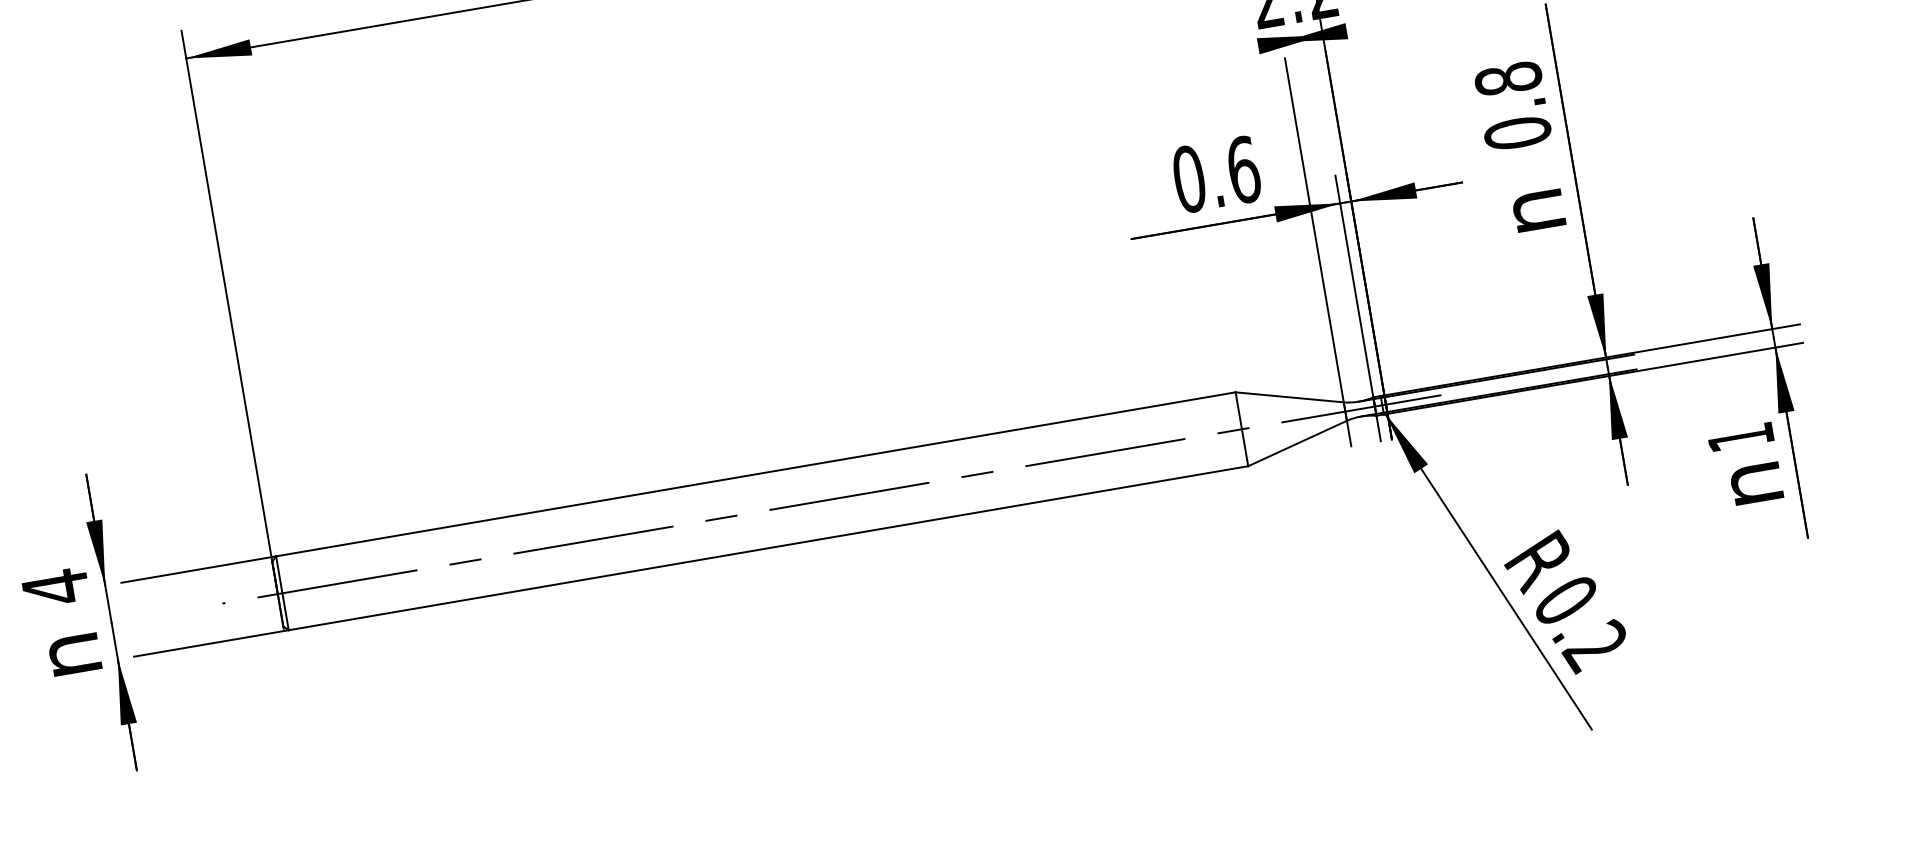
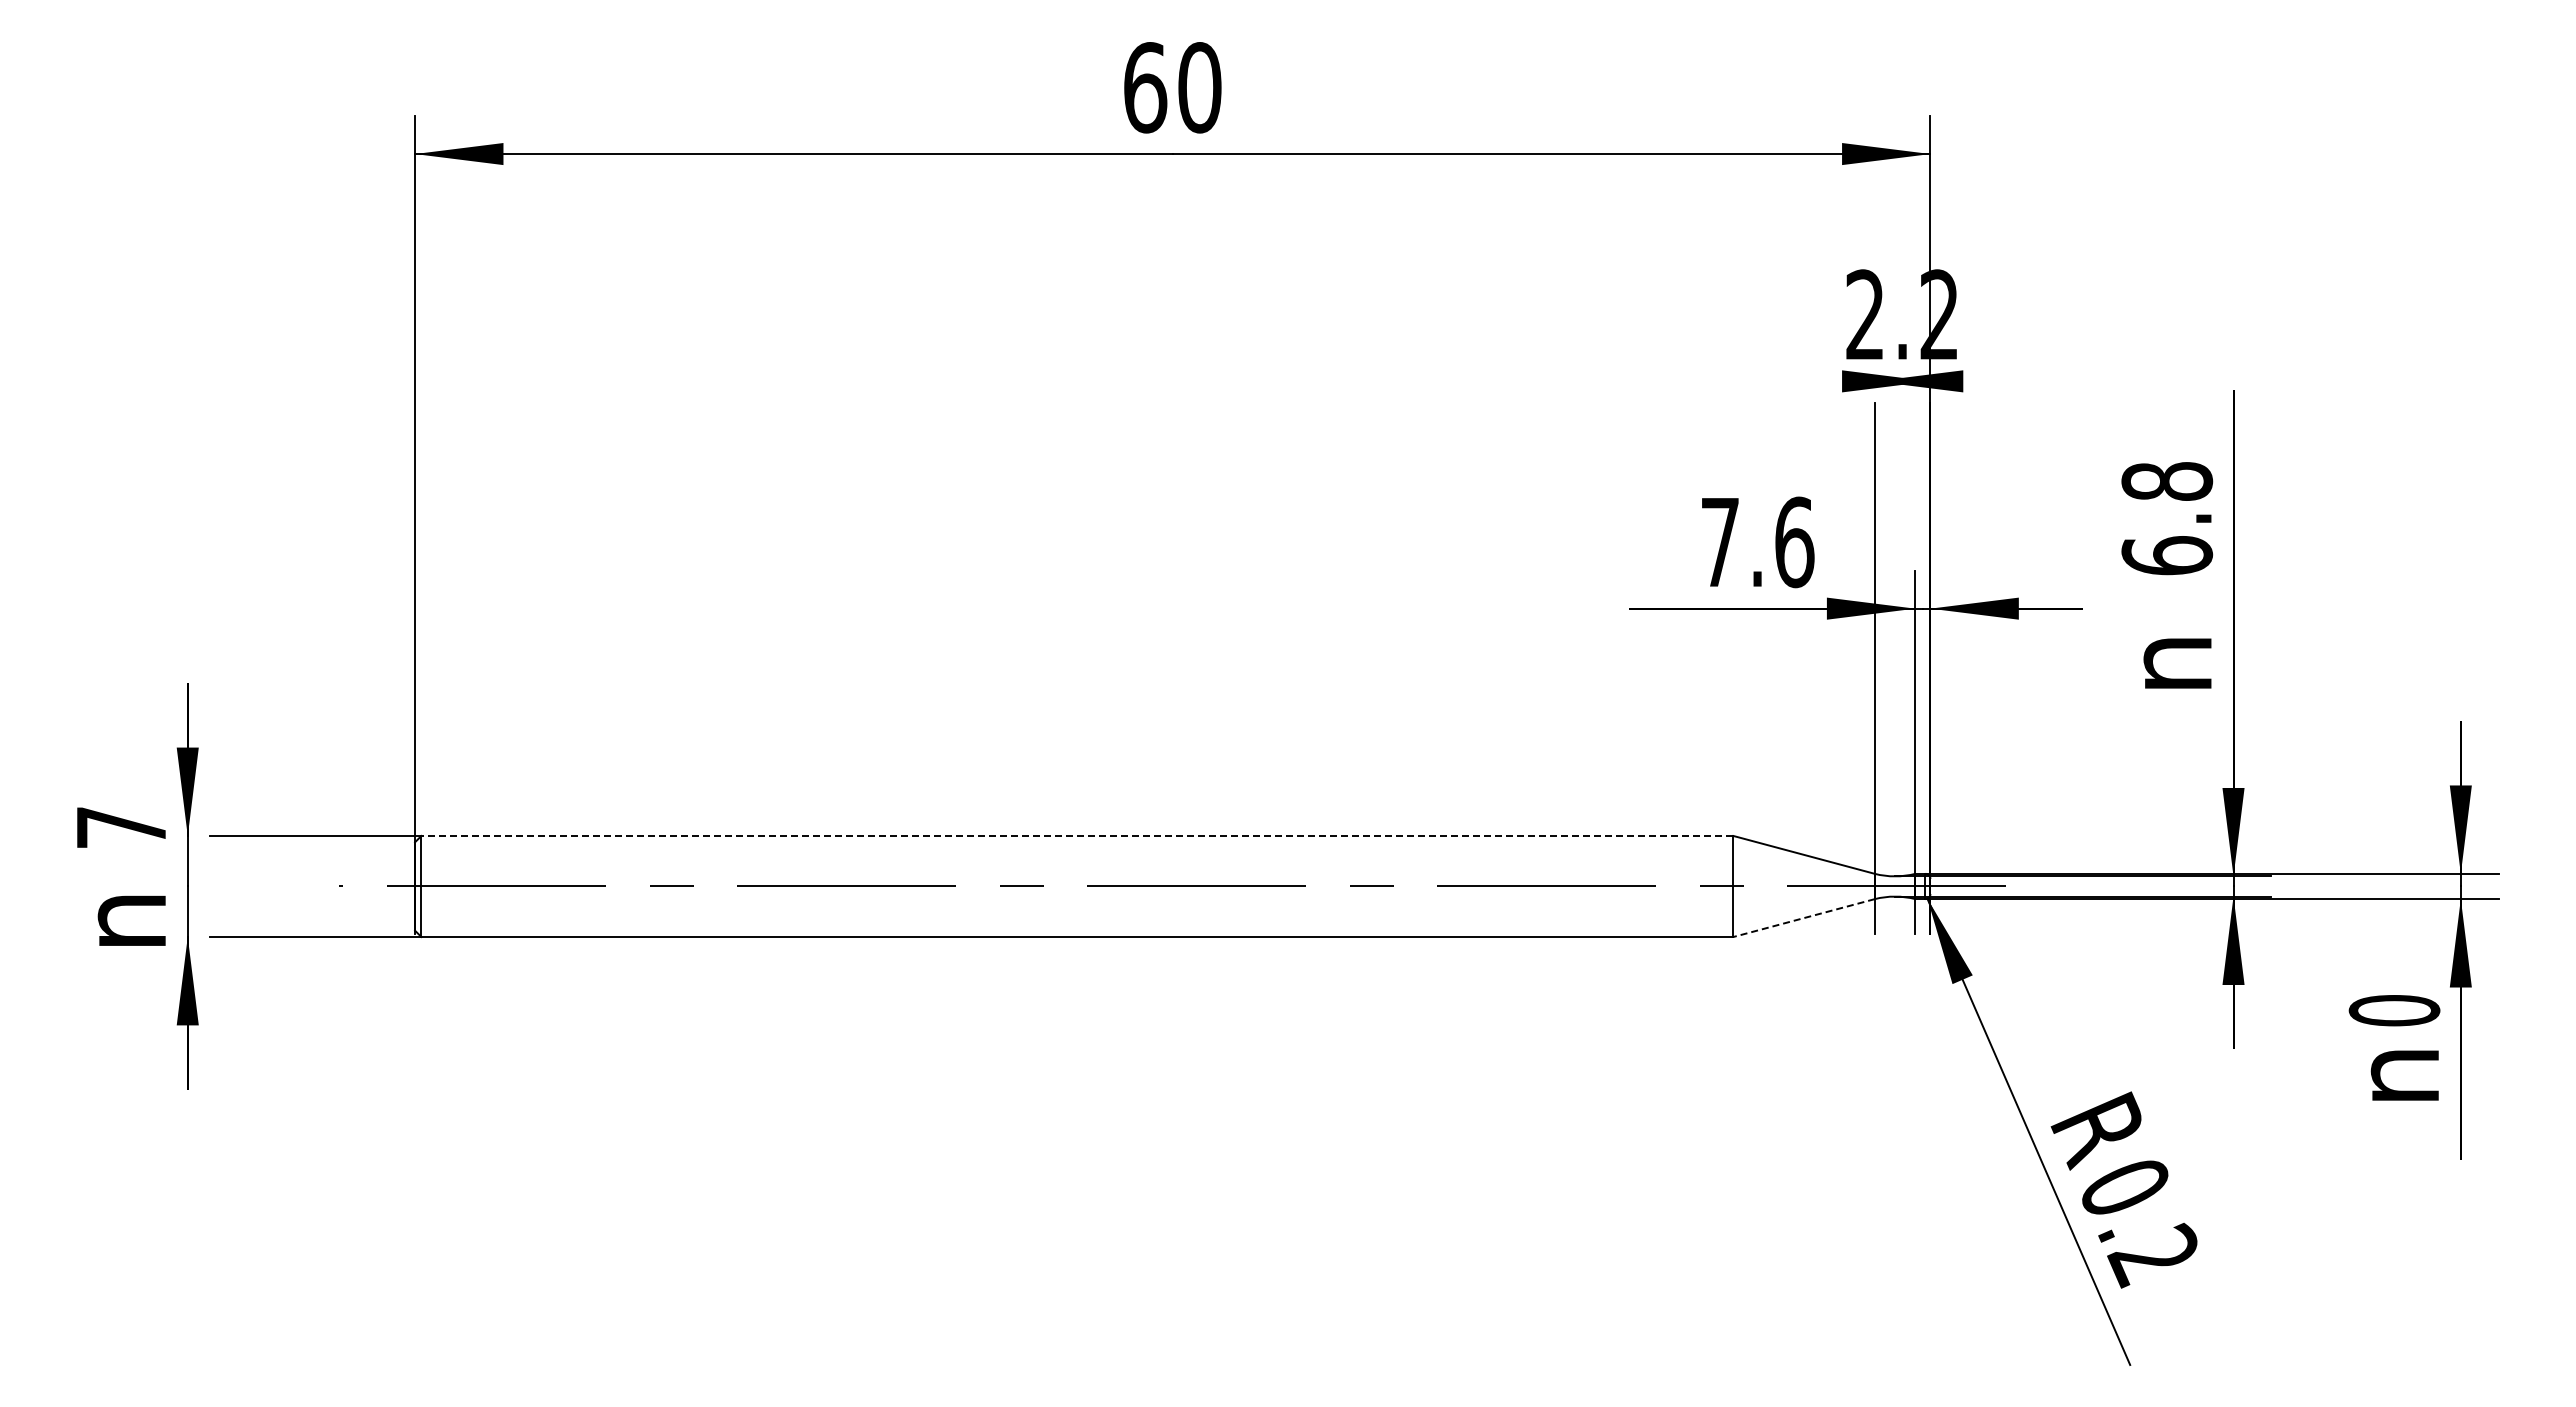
text: (1517, 133) -> (2166, 555), 0.8 -> 6.8
text: (1188, 179) -> (1719, 542), 0.6 -> 7.6
text: (1740, 437) -> (2394, 1010), 1 -> 0
line: (1297, 443) -> (1803, 918), solid -> dashed
line: (755, 474) -> (1076, 835), solid -> dashed
text: (55, 587) -> (121, 827), 4 -> 7

